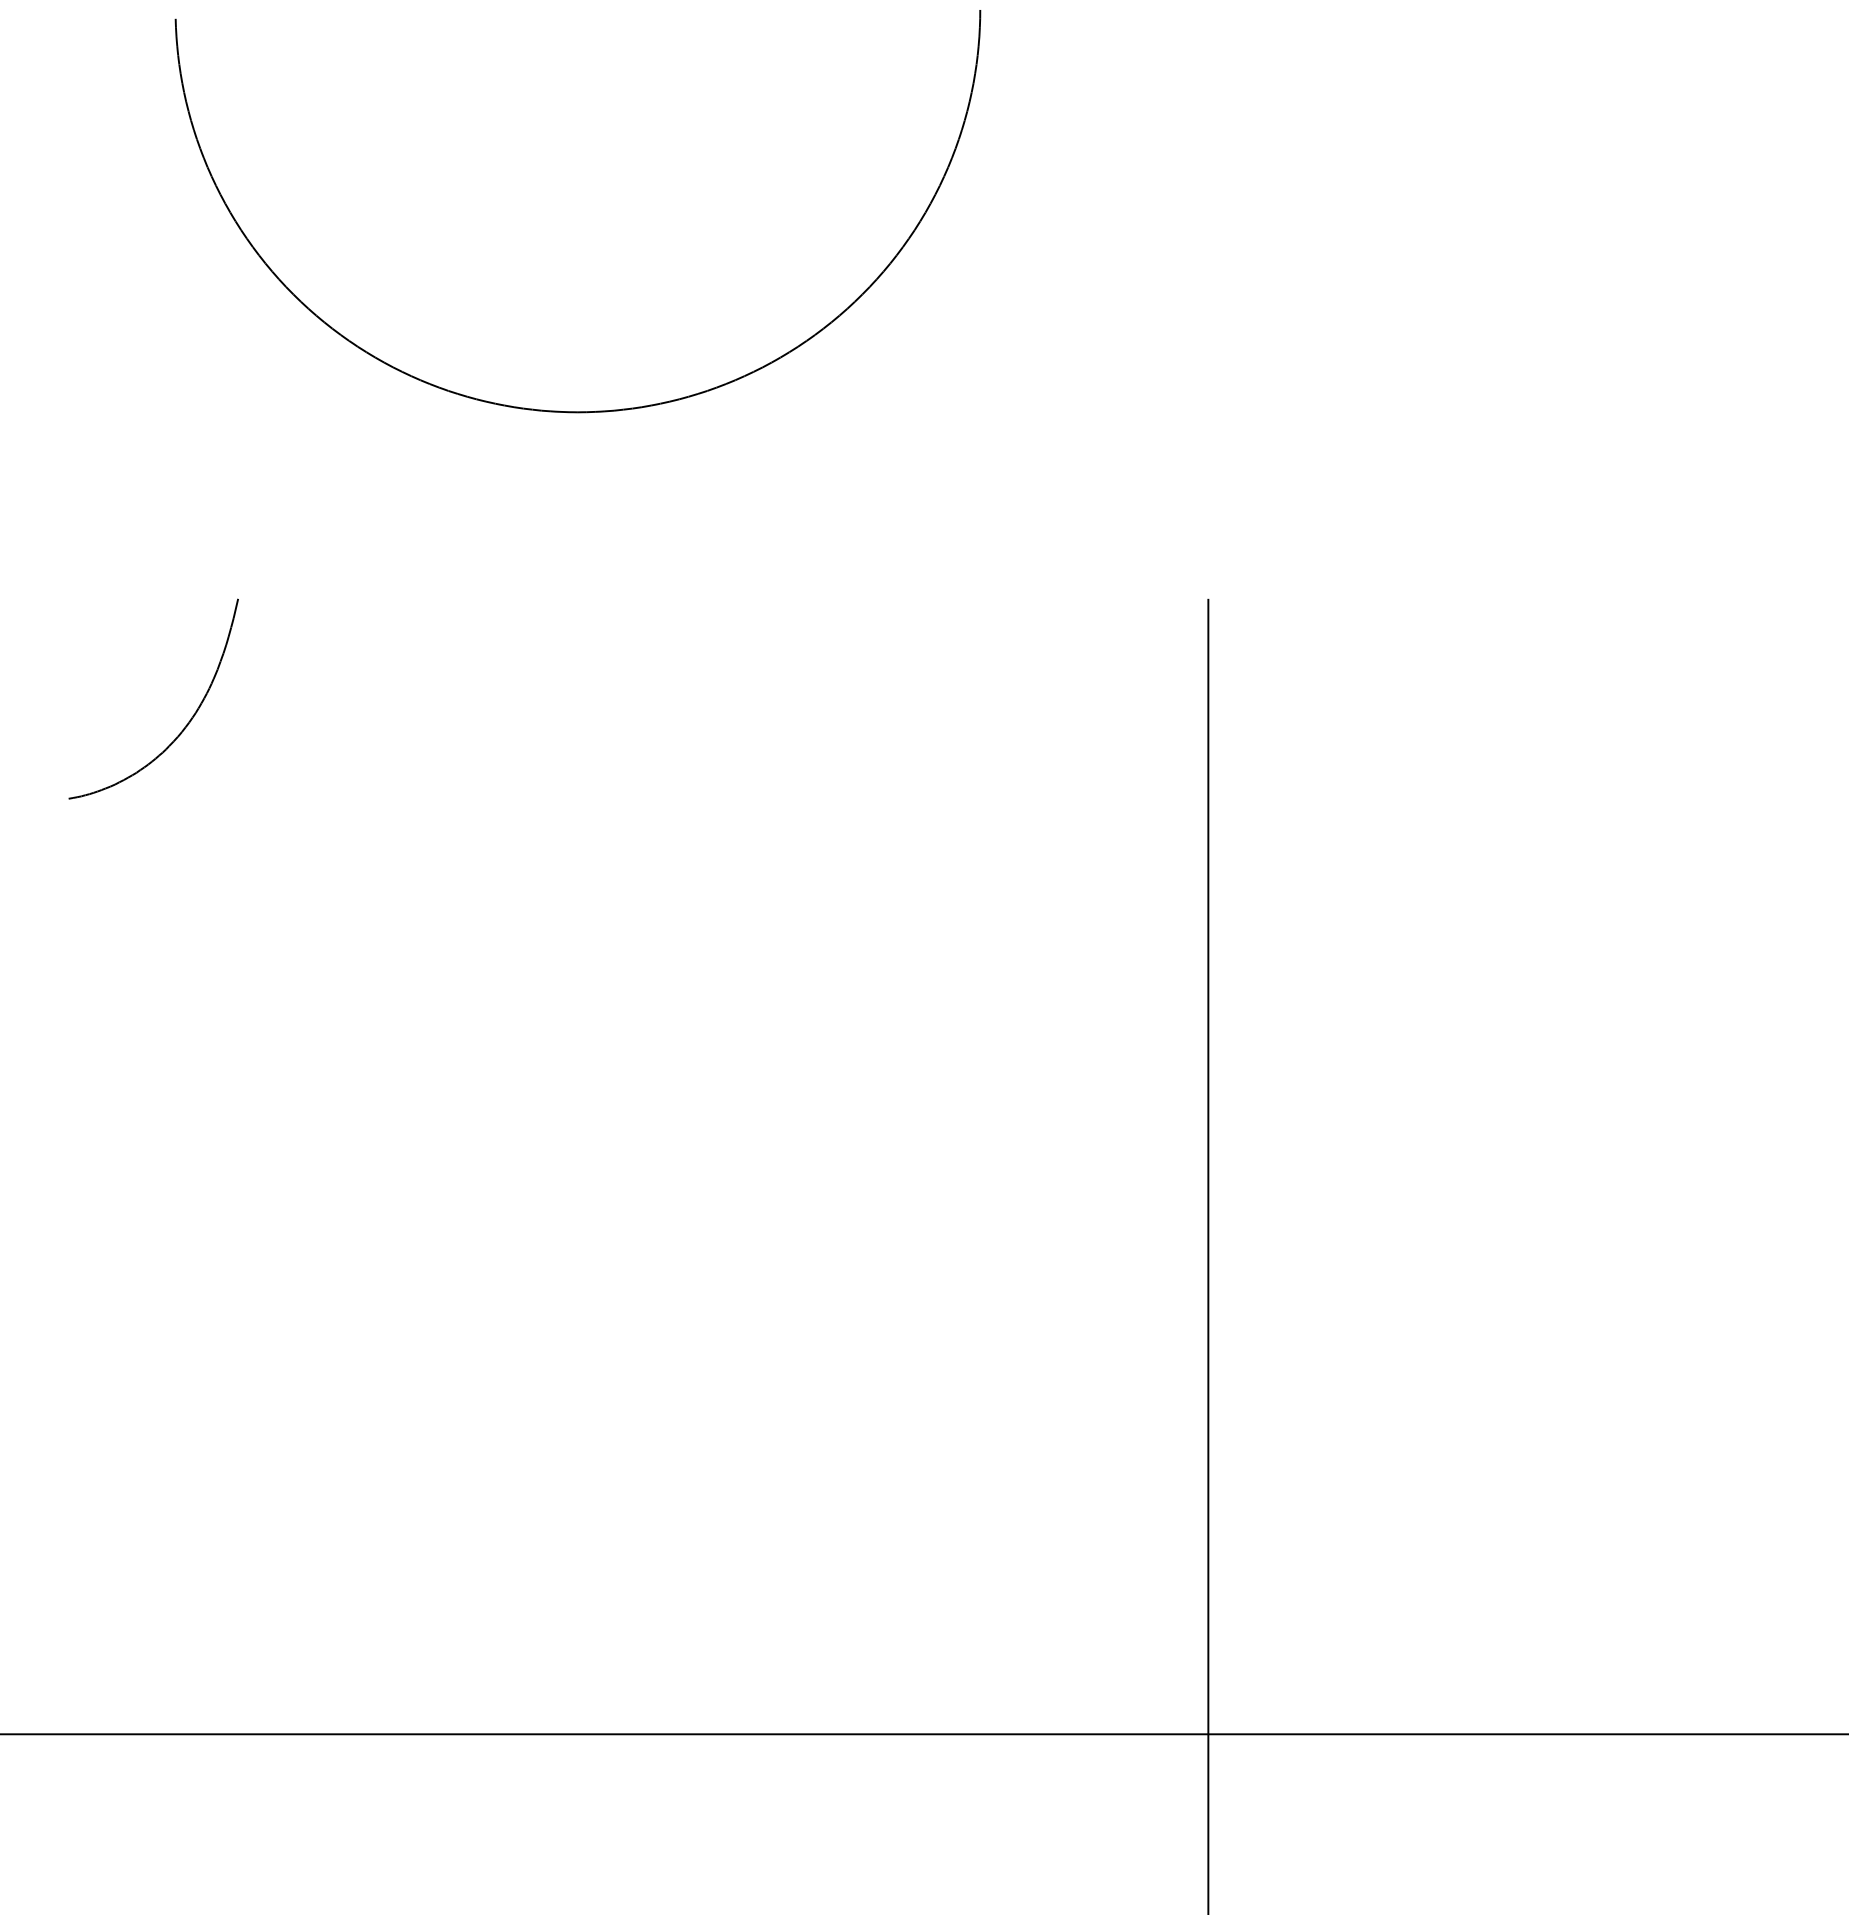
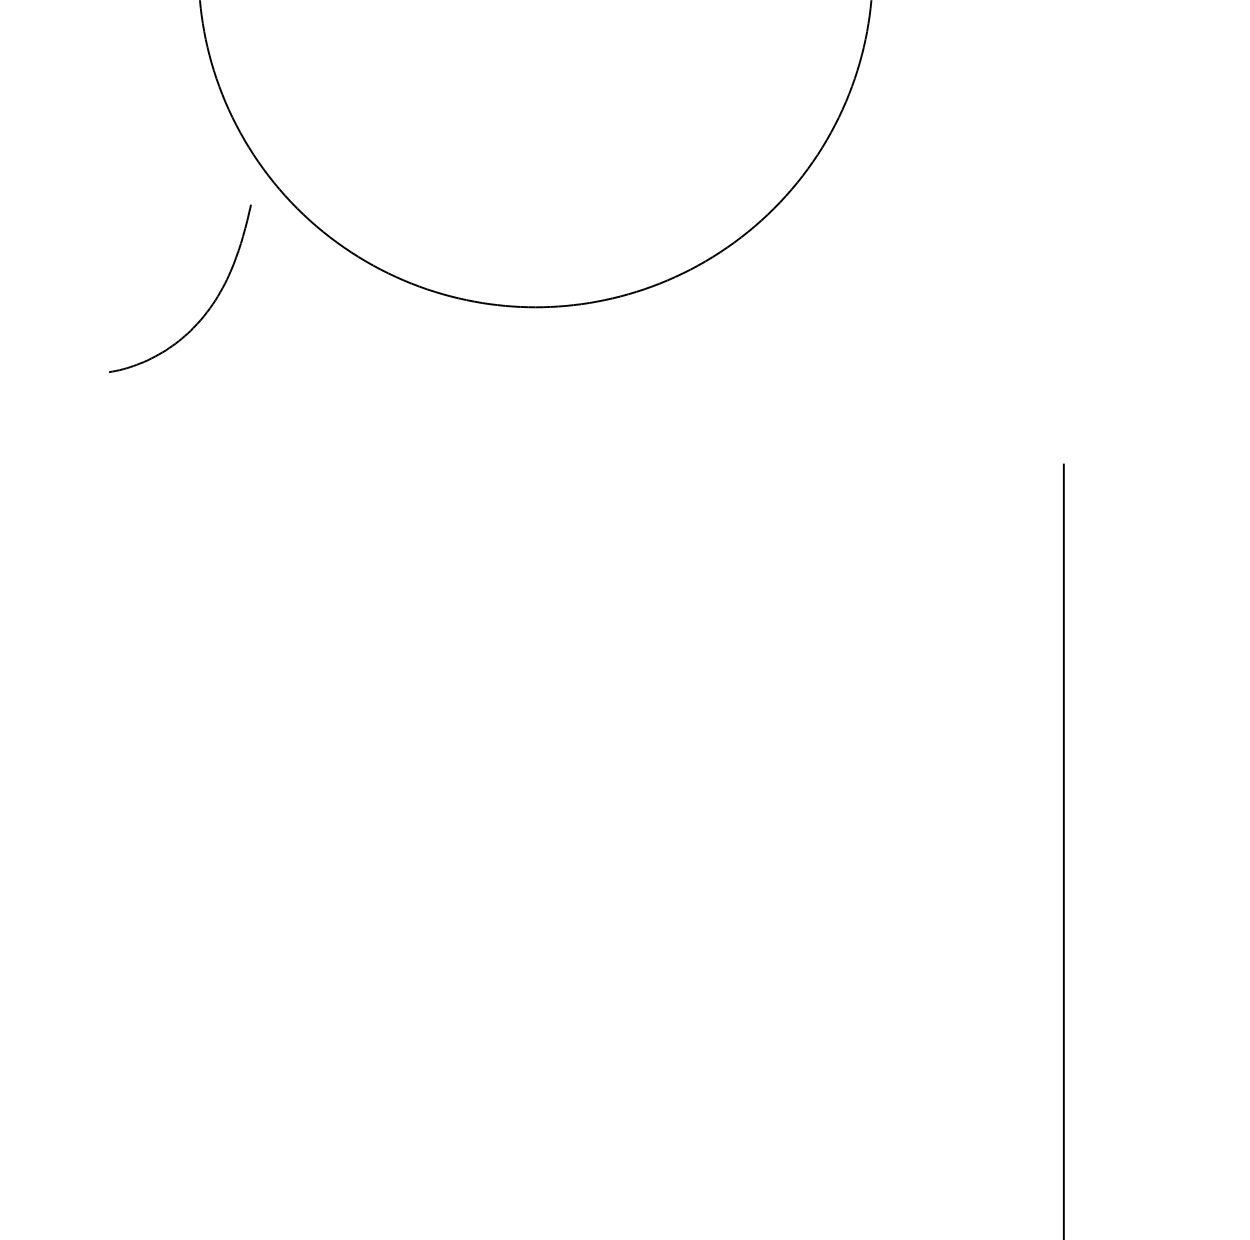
part: (185, 725) -> (206, 310), moved

